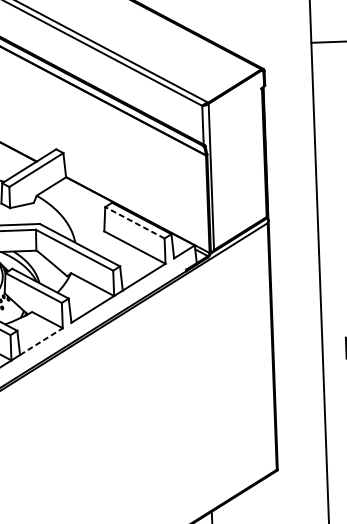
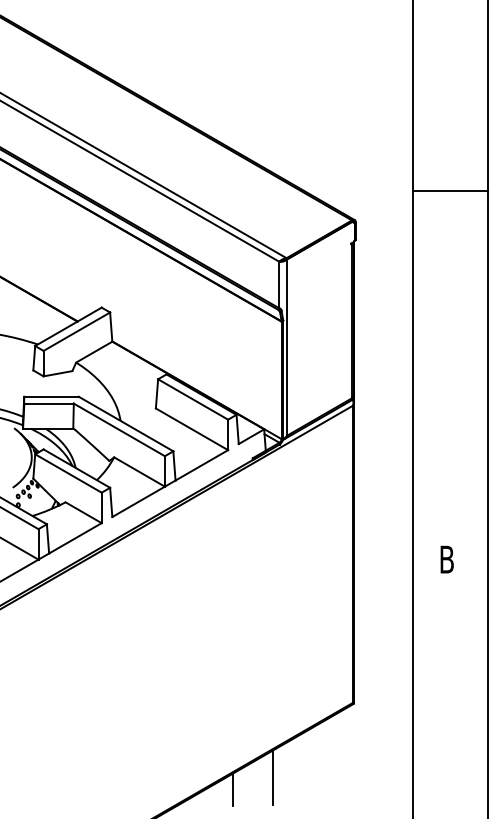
line: (134, 222) -> (192, 399), dashed -> solid
line: (41, 341) -> (75, 538), dashed -> solid

